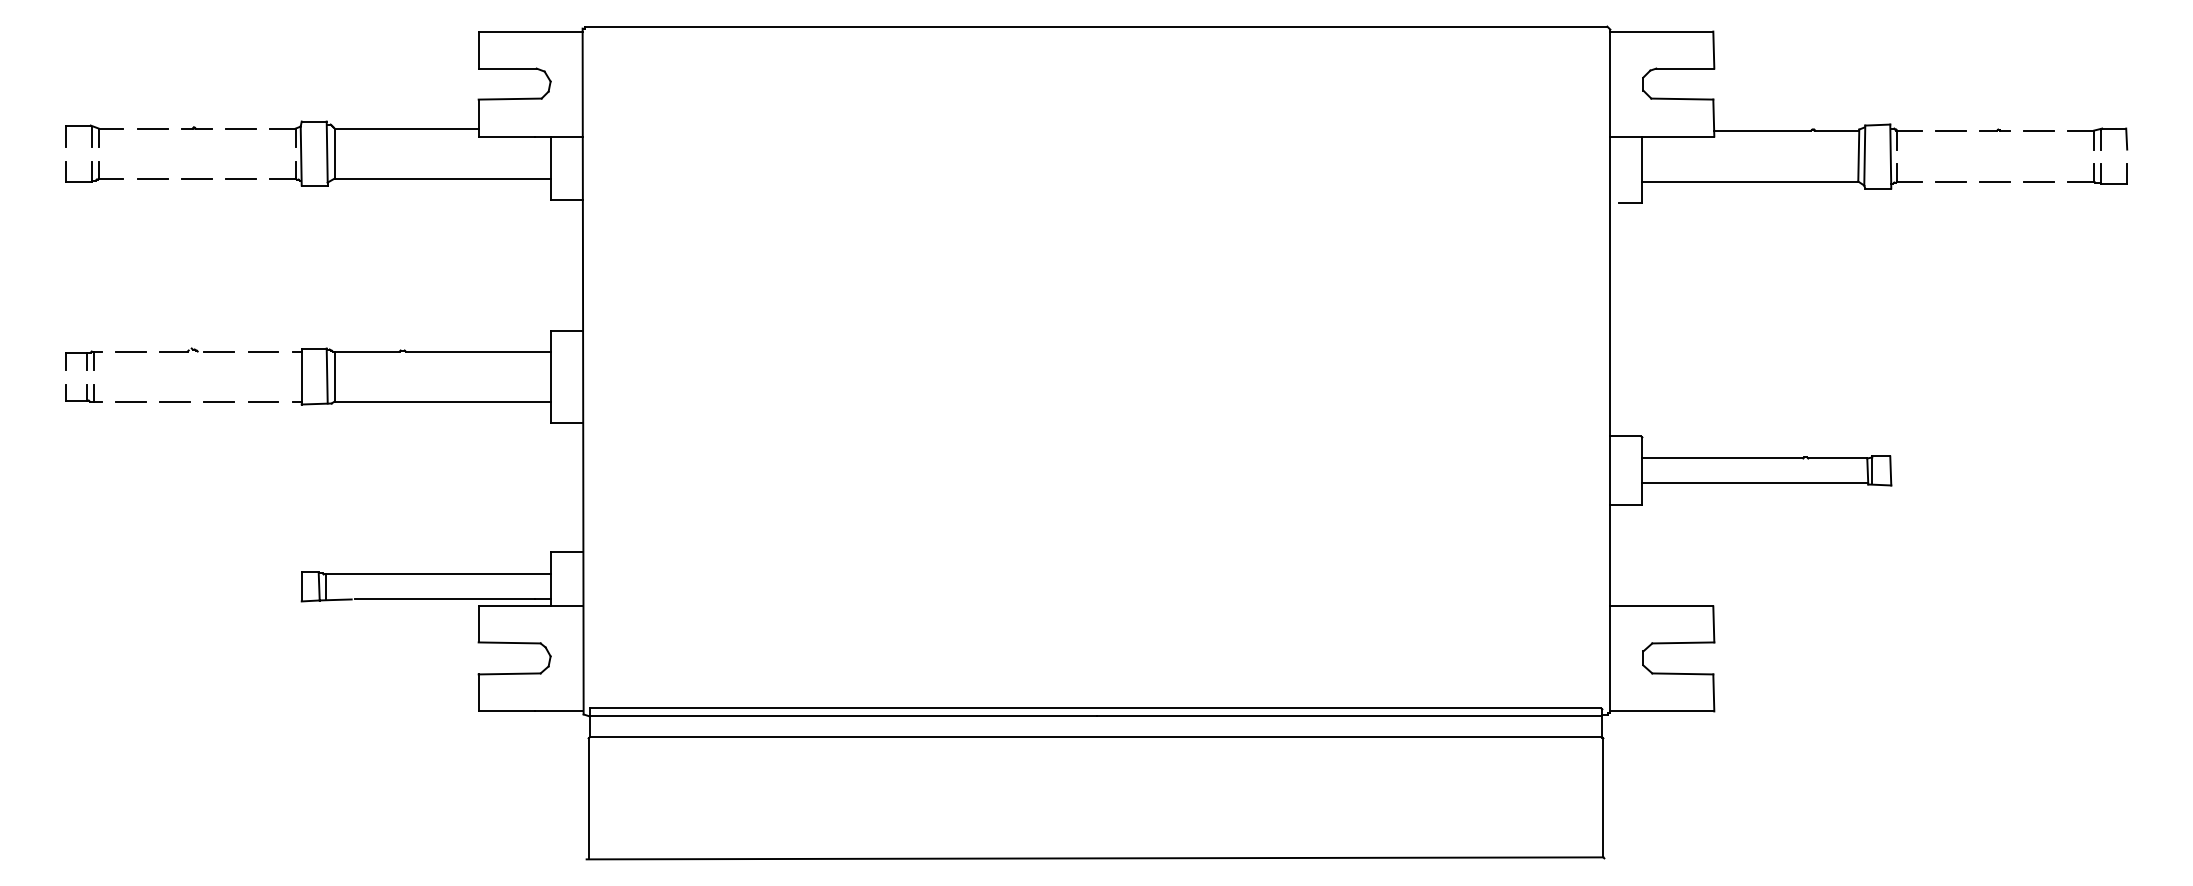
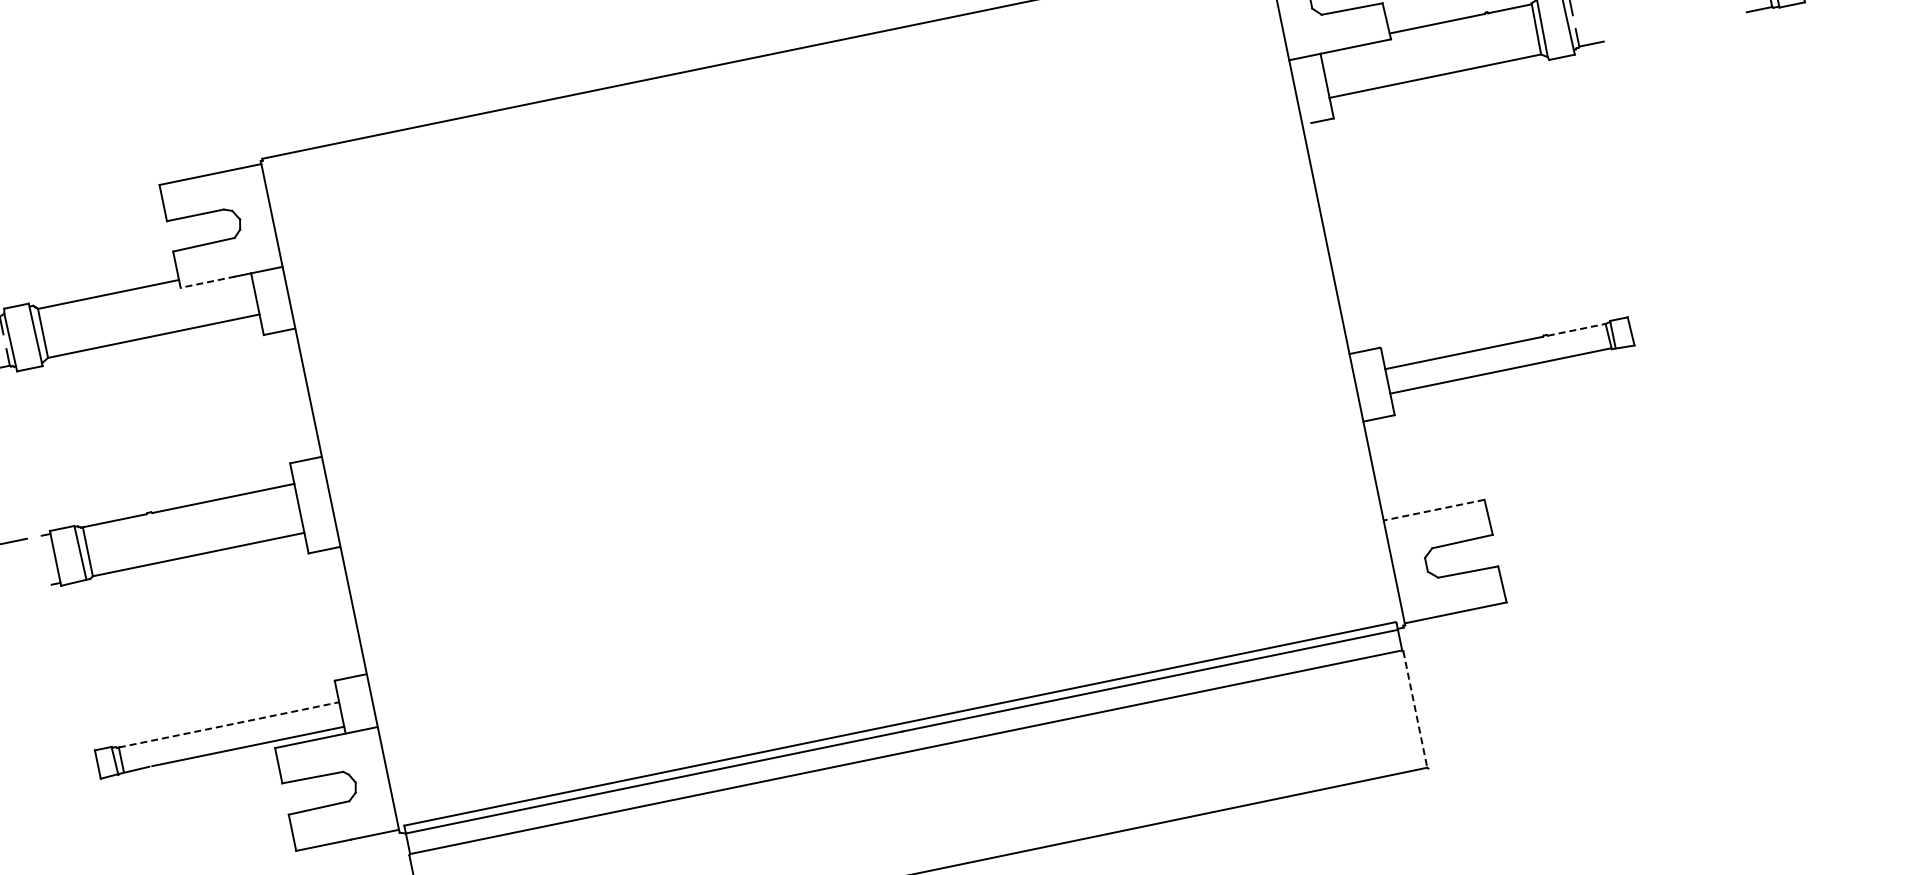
line: (506, 136) -> (207, 282), solid -> dashed
line: (1951, 181) -> (1632, 35), removed
line: (1995, 181) -> (1675, 26), removed
line: (2039, 181) -> (1718, 17), removed
line: (262, 401) -> (22, 590), removed
line: (1838, 458) -> (1577, 329), solid -> dashed
line: (438, 574) -> (229, 724), solid -> dashed
line: (1661, 606) -> (1433, 510), solid -> dashed
line: (1603, 798) -> (1415, 710), solid -> dashed

